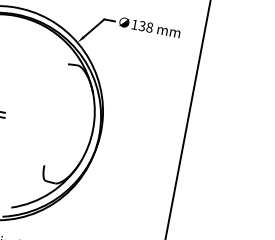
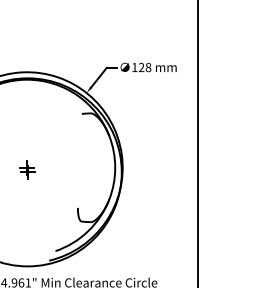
text: (141, 27) -> (141, 68), 138 -> 128

